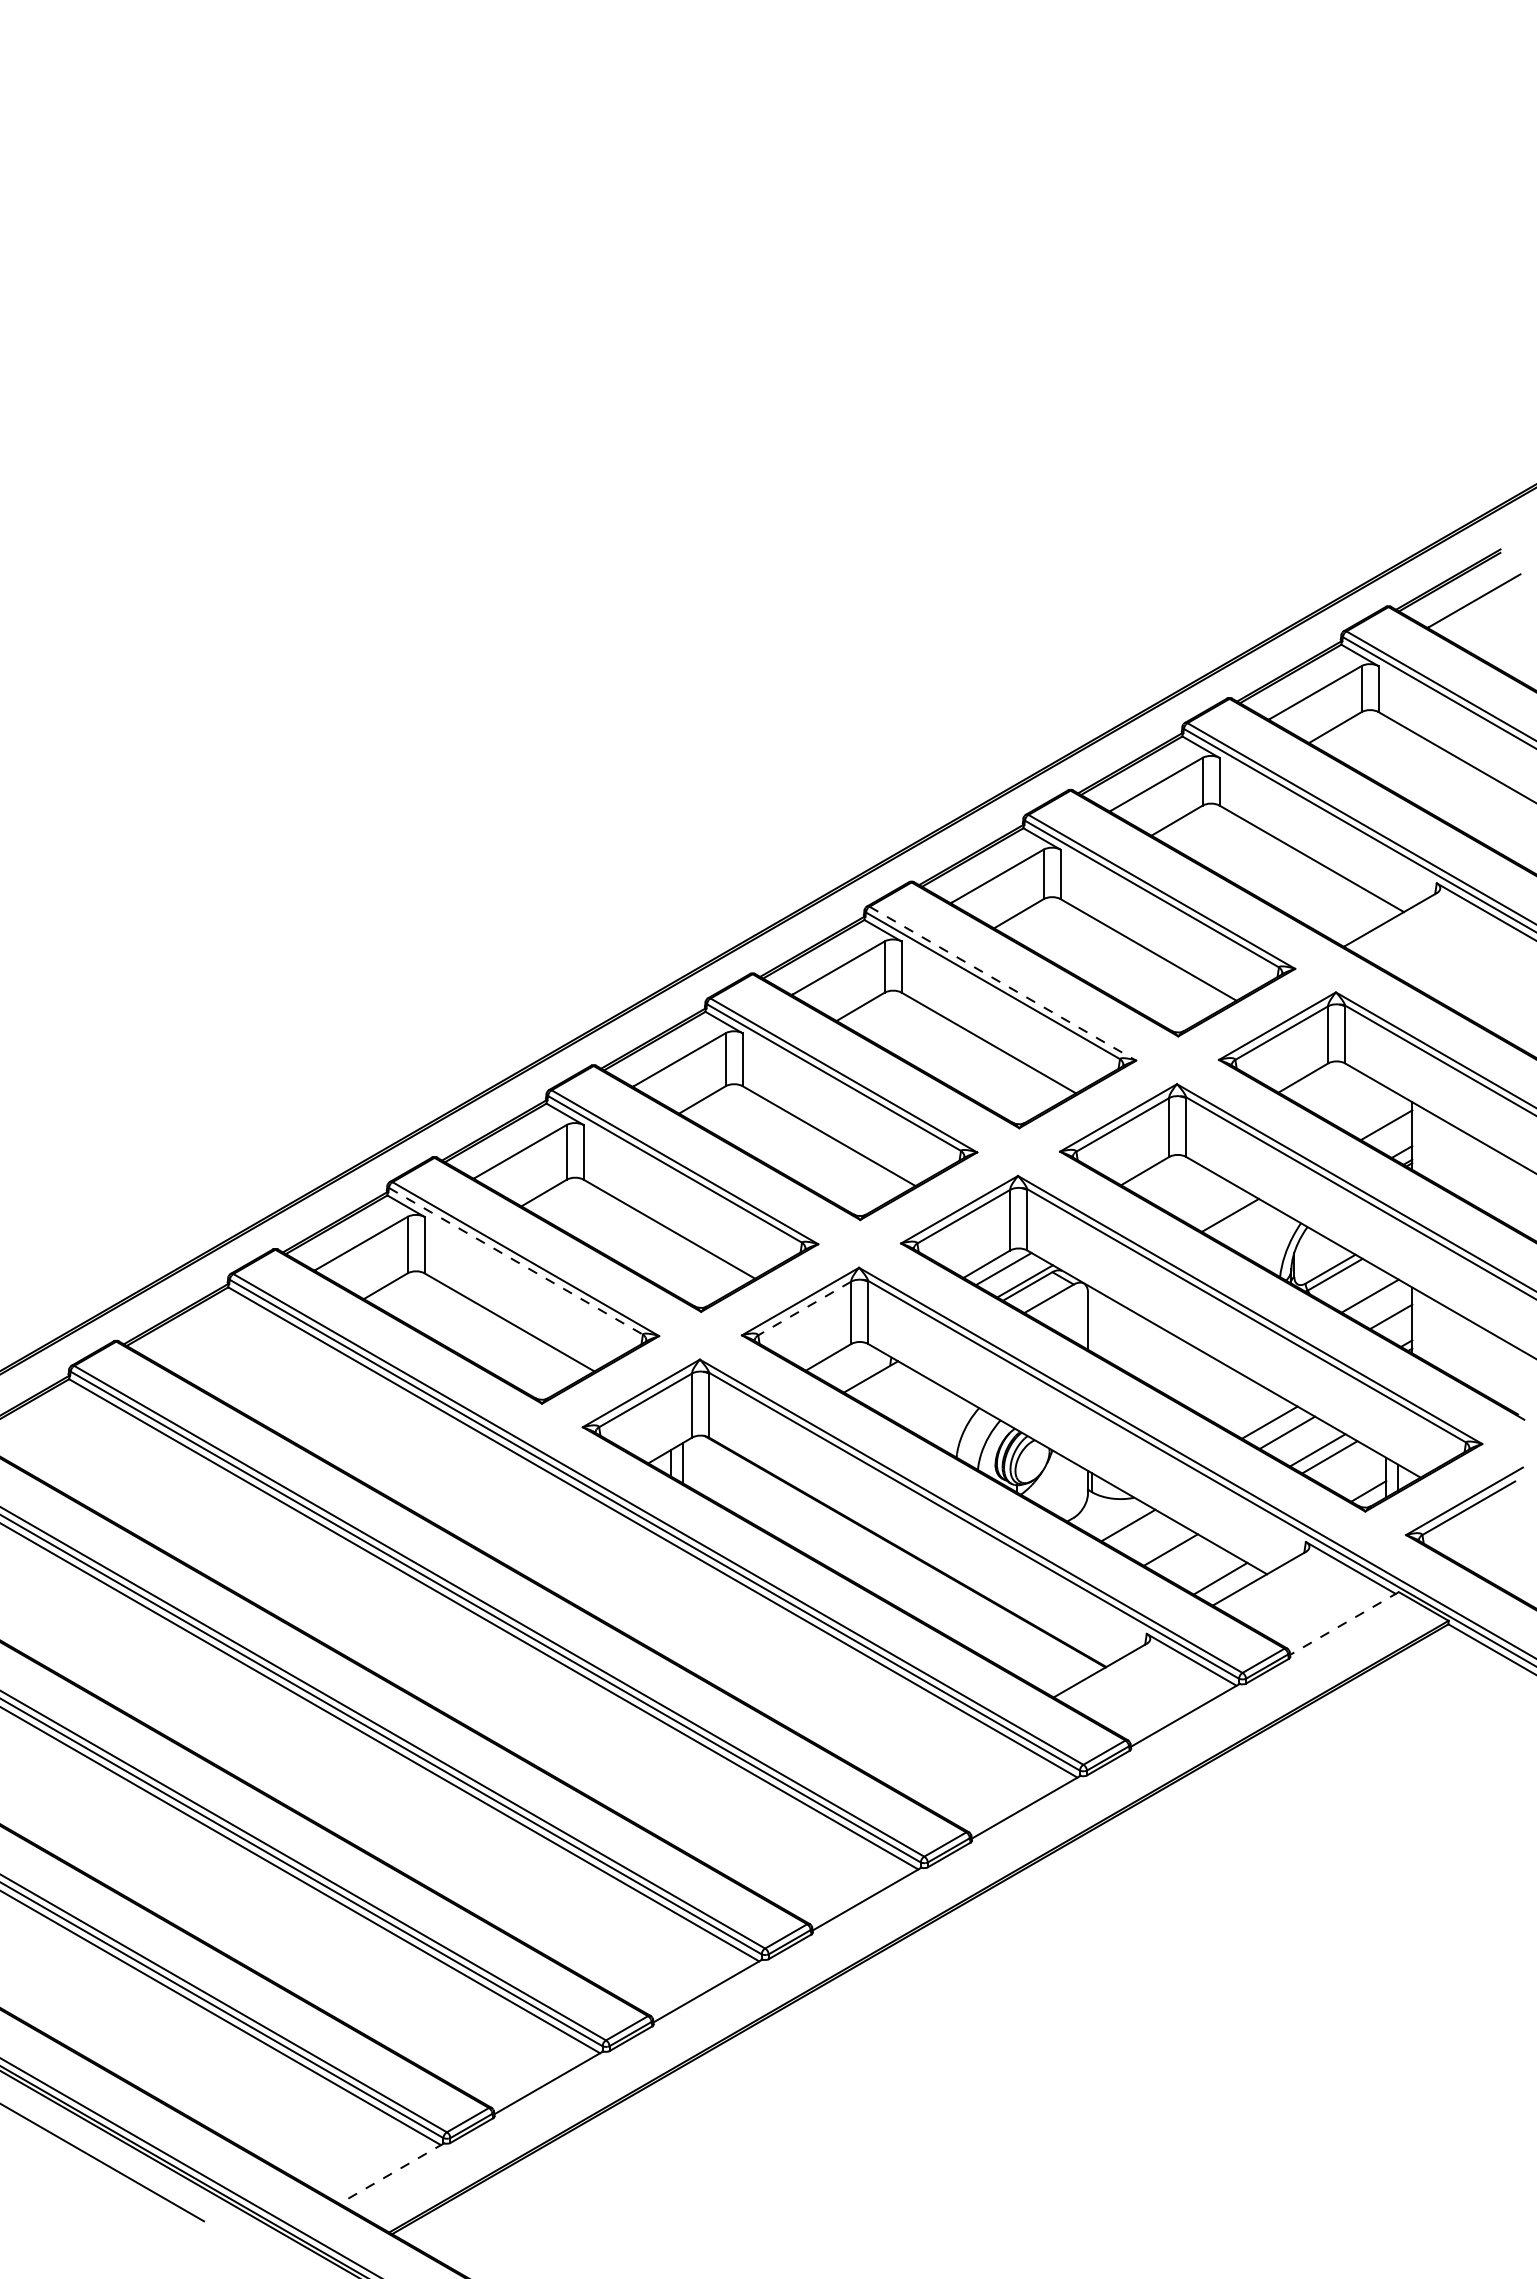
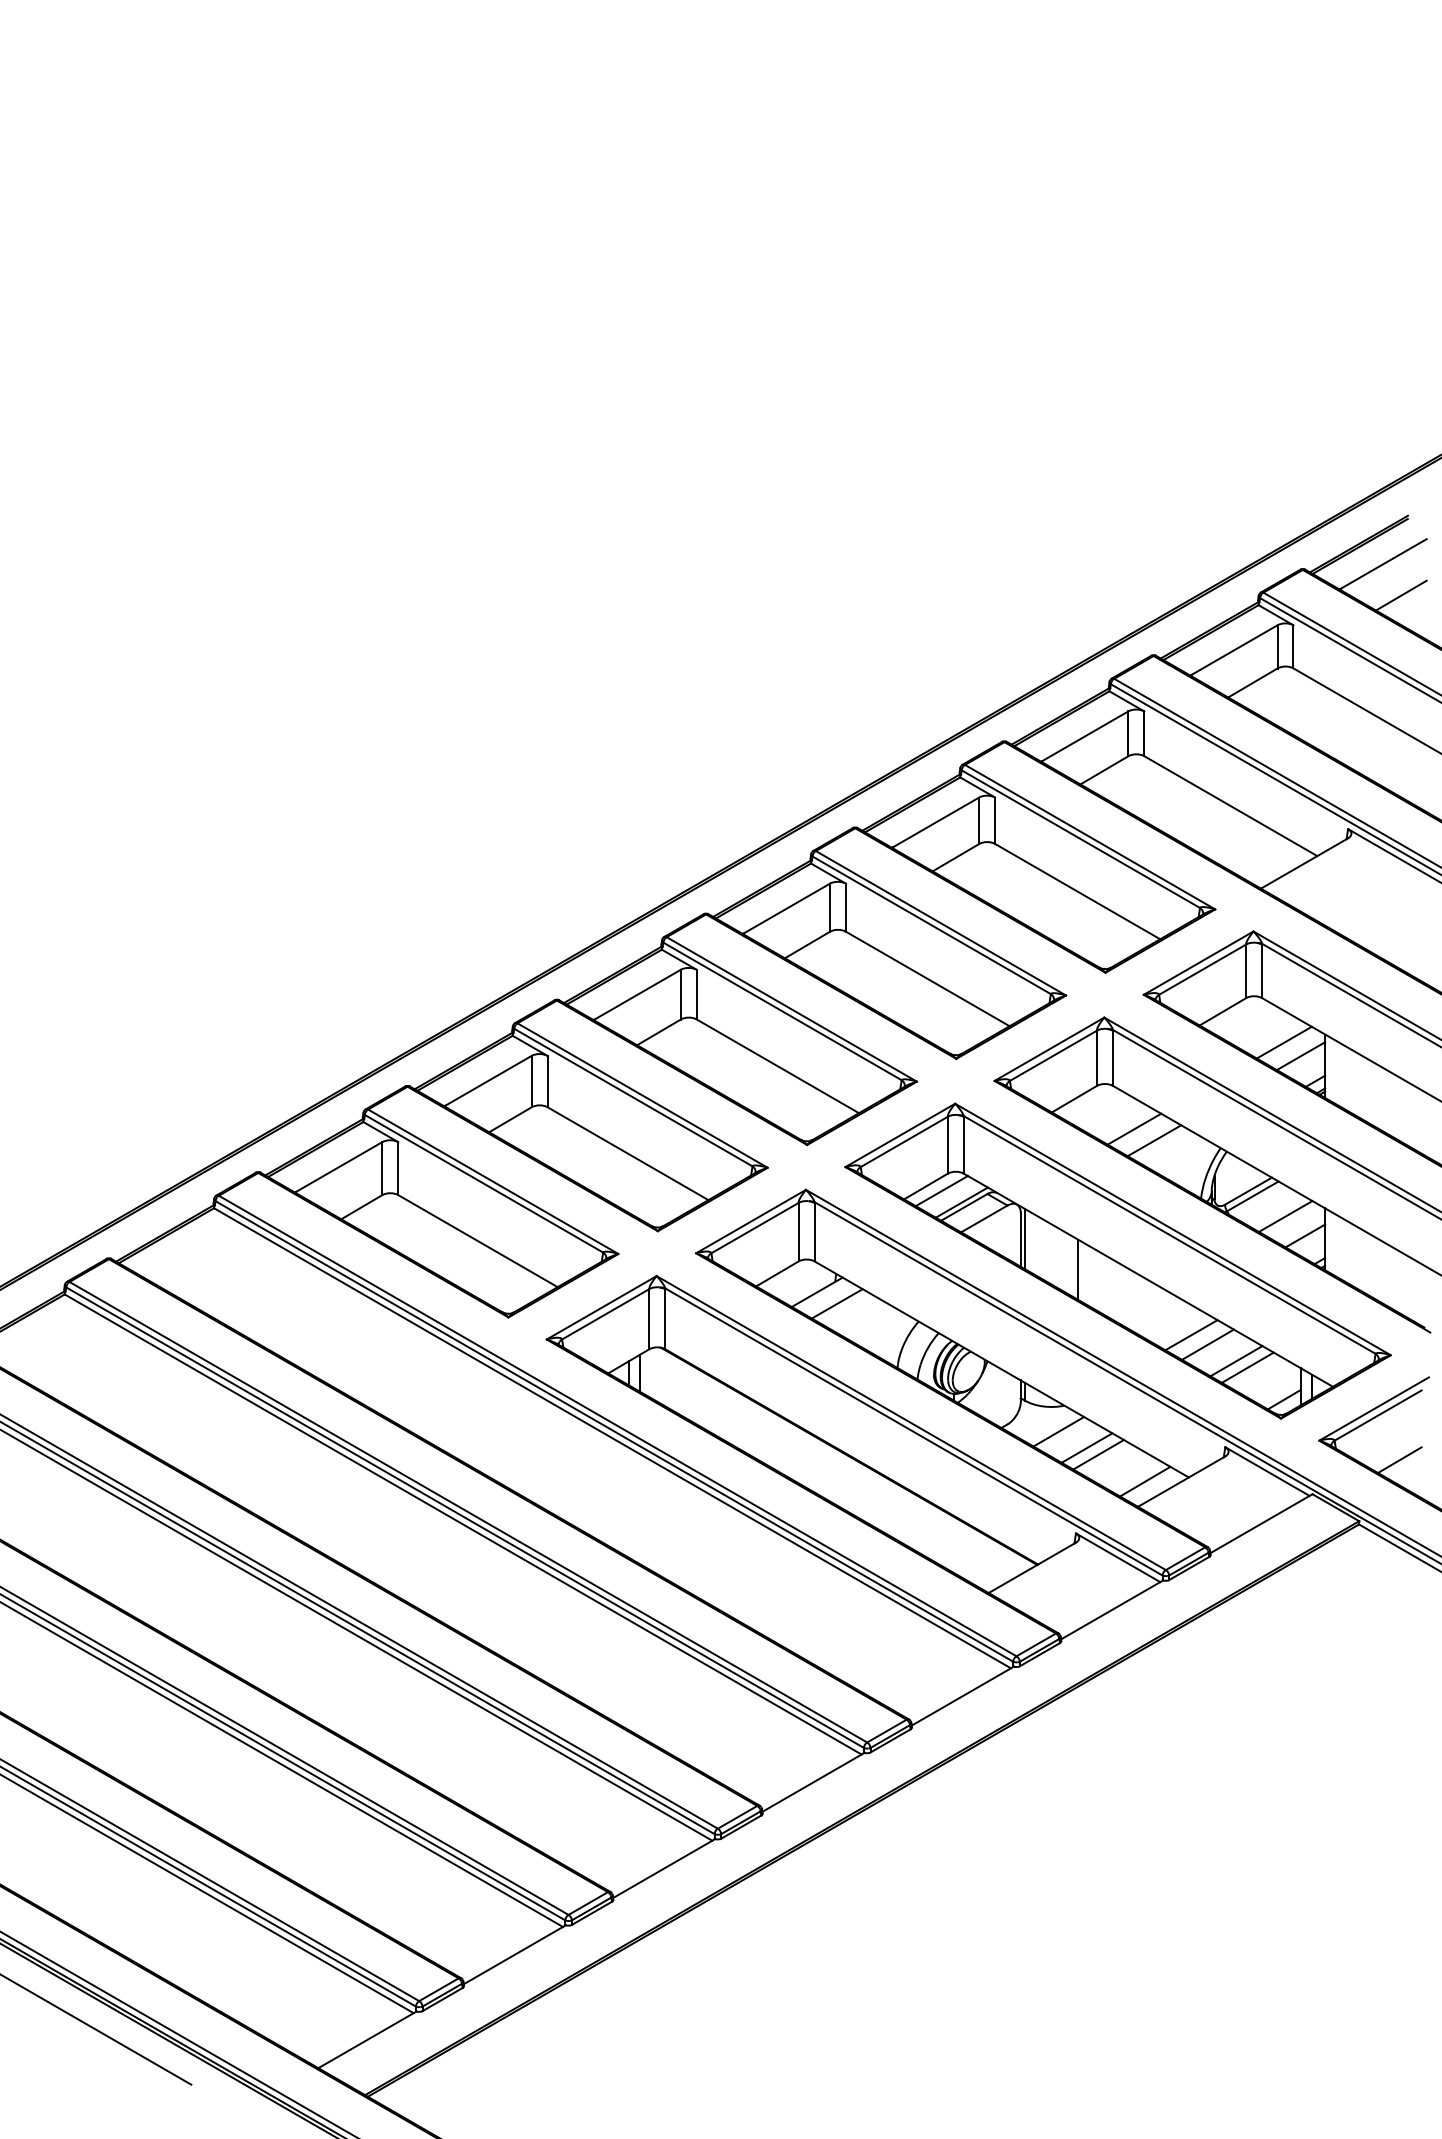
line: (1493, 634) -> (1401, 595), added
line: (1002, 983) -> (940, 923), dashed -> solid
line: (1368, 1110) -> (1284, 1042), added
line: (1208, 1202) -> (1133, 1128), added
line: (515, 1261) -> (483, 1183), dashed -> solid
line: (804, 1308) -> (754, 1228), dashed -> solid
line: (1092, 1320) -> (1025, 1239), added
line: (1149, 1352) -> (1078, 1269), added
line: (892, 1388) -> (837, 1303), added
line: (1158, 1542) -> (1086, 1447), added
line: (1491, 1555) -> (1399, 1459), added
line: (1344, 1623) -> (1261, 1523), dashed -> solid
line: (391, 2173) -> (367, 2039), dashed -> solid

